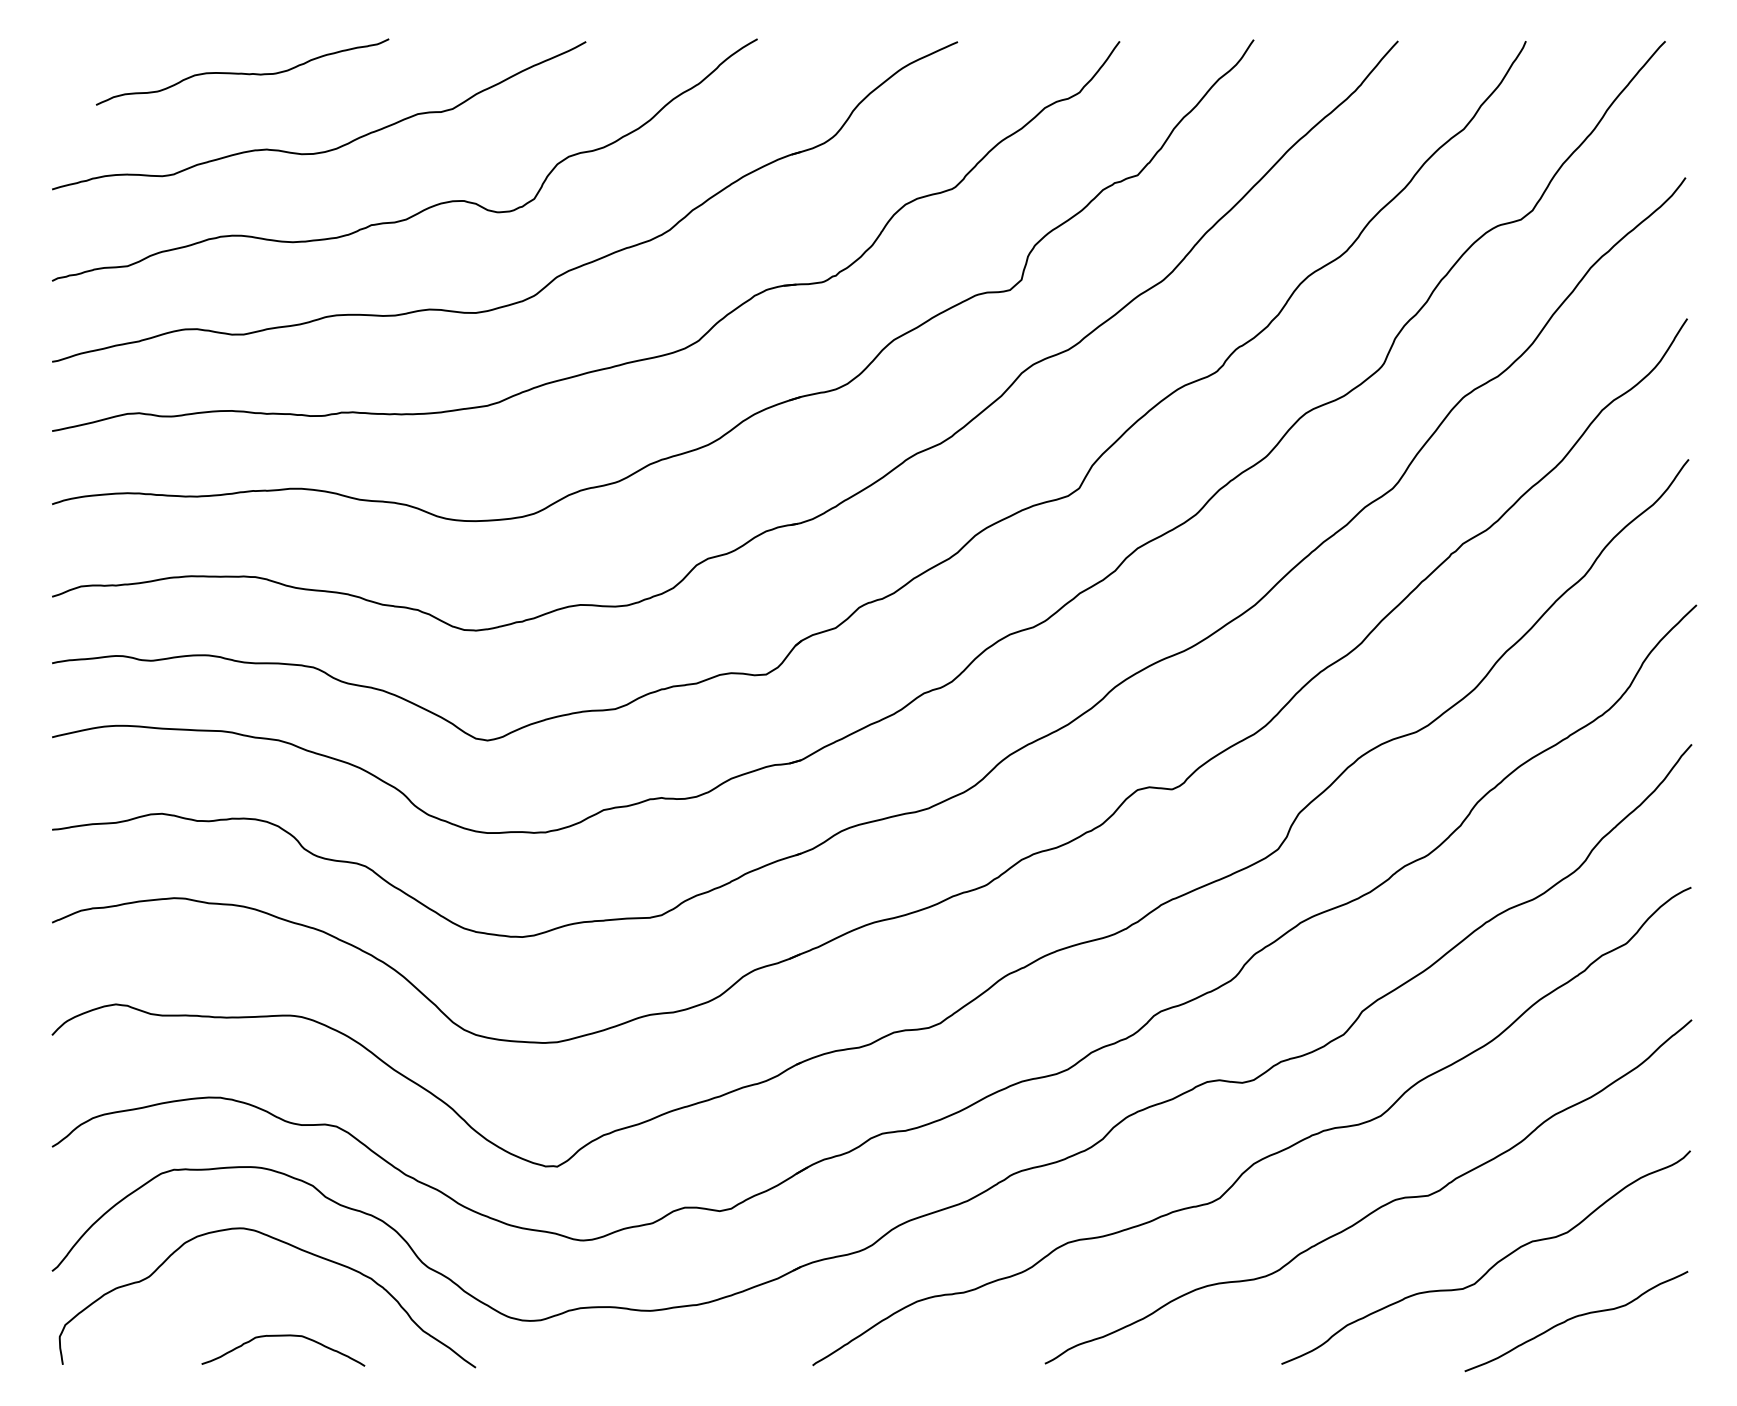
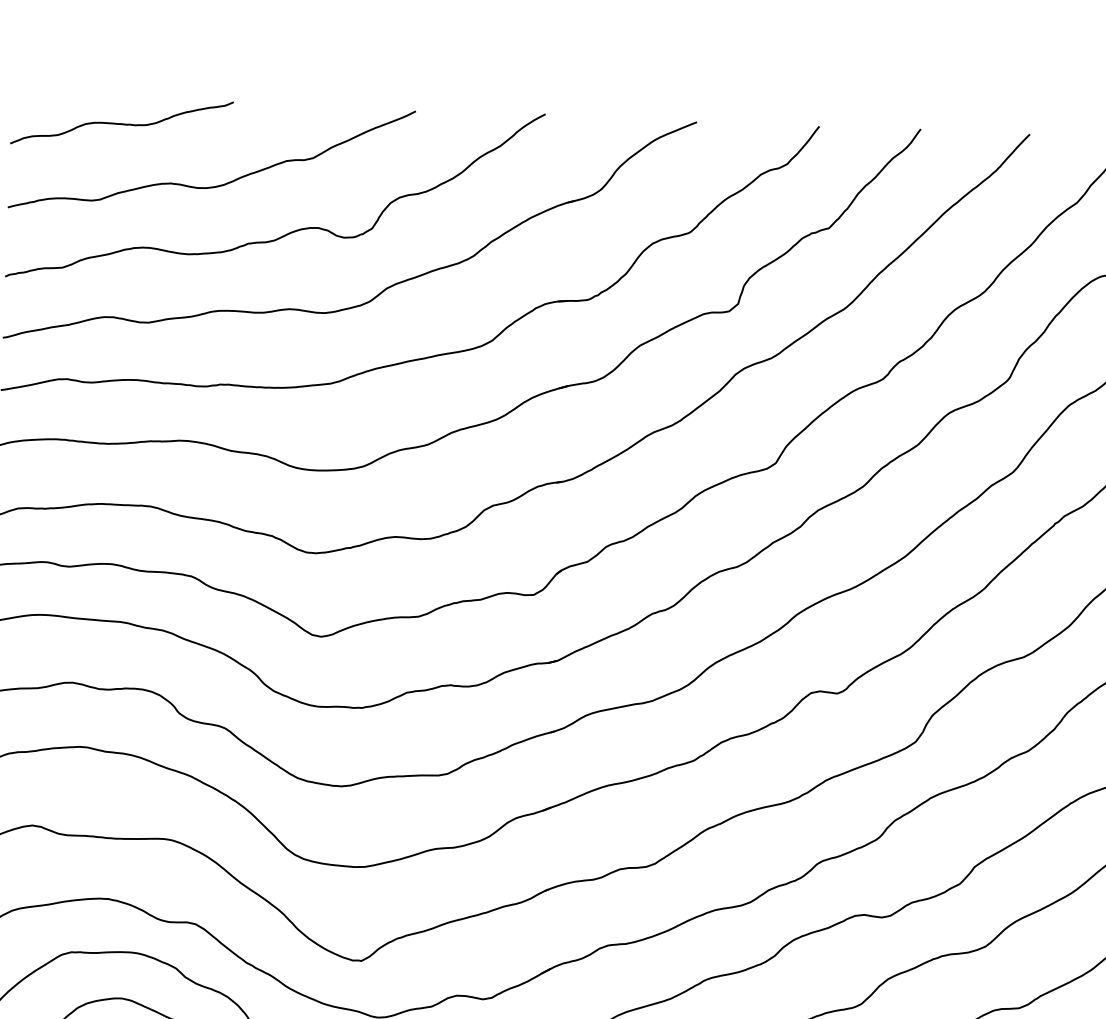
curve: (242, 72) -> (121, 123), moved

